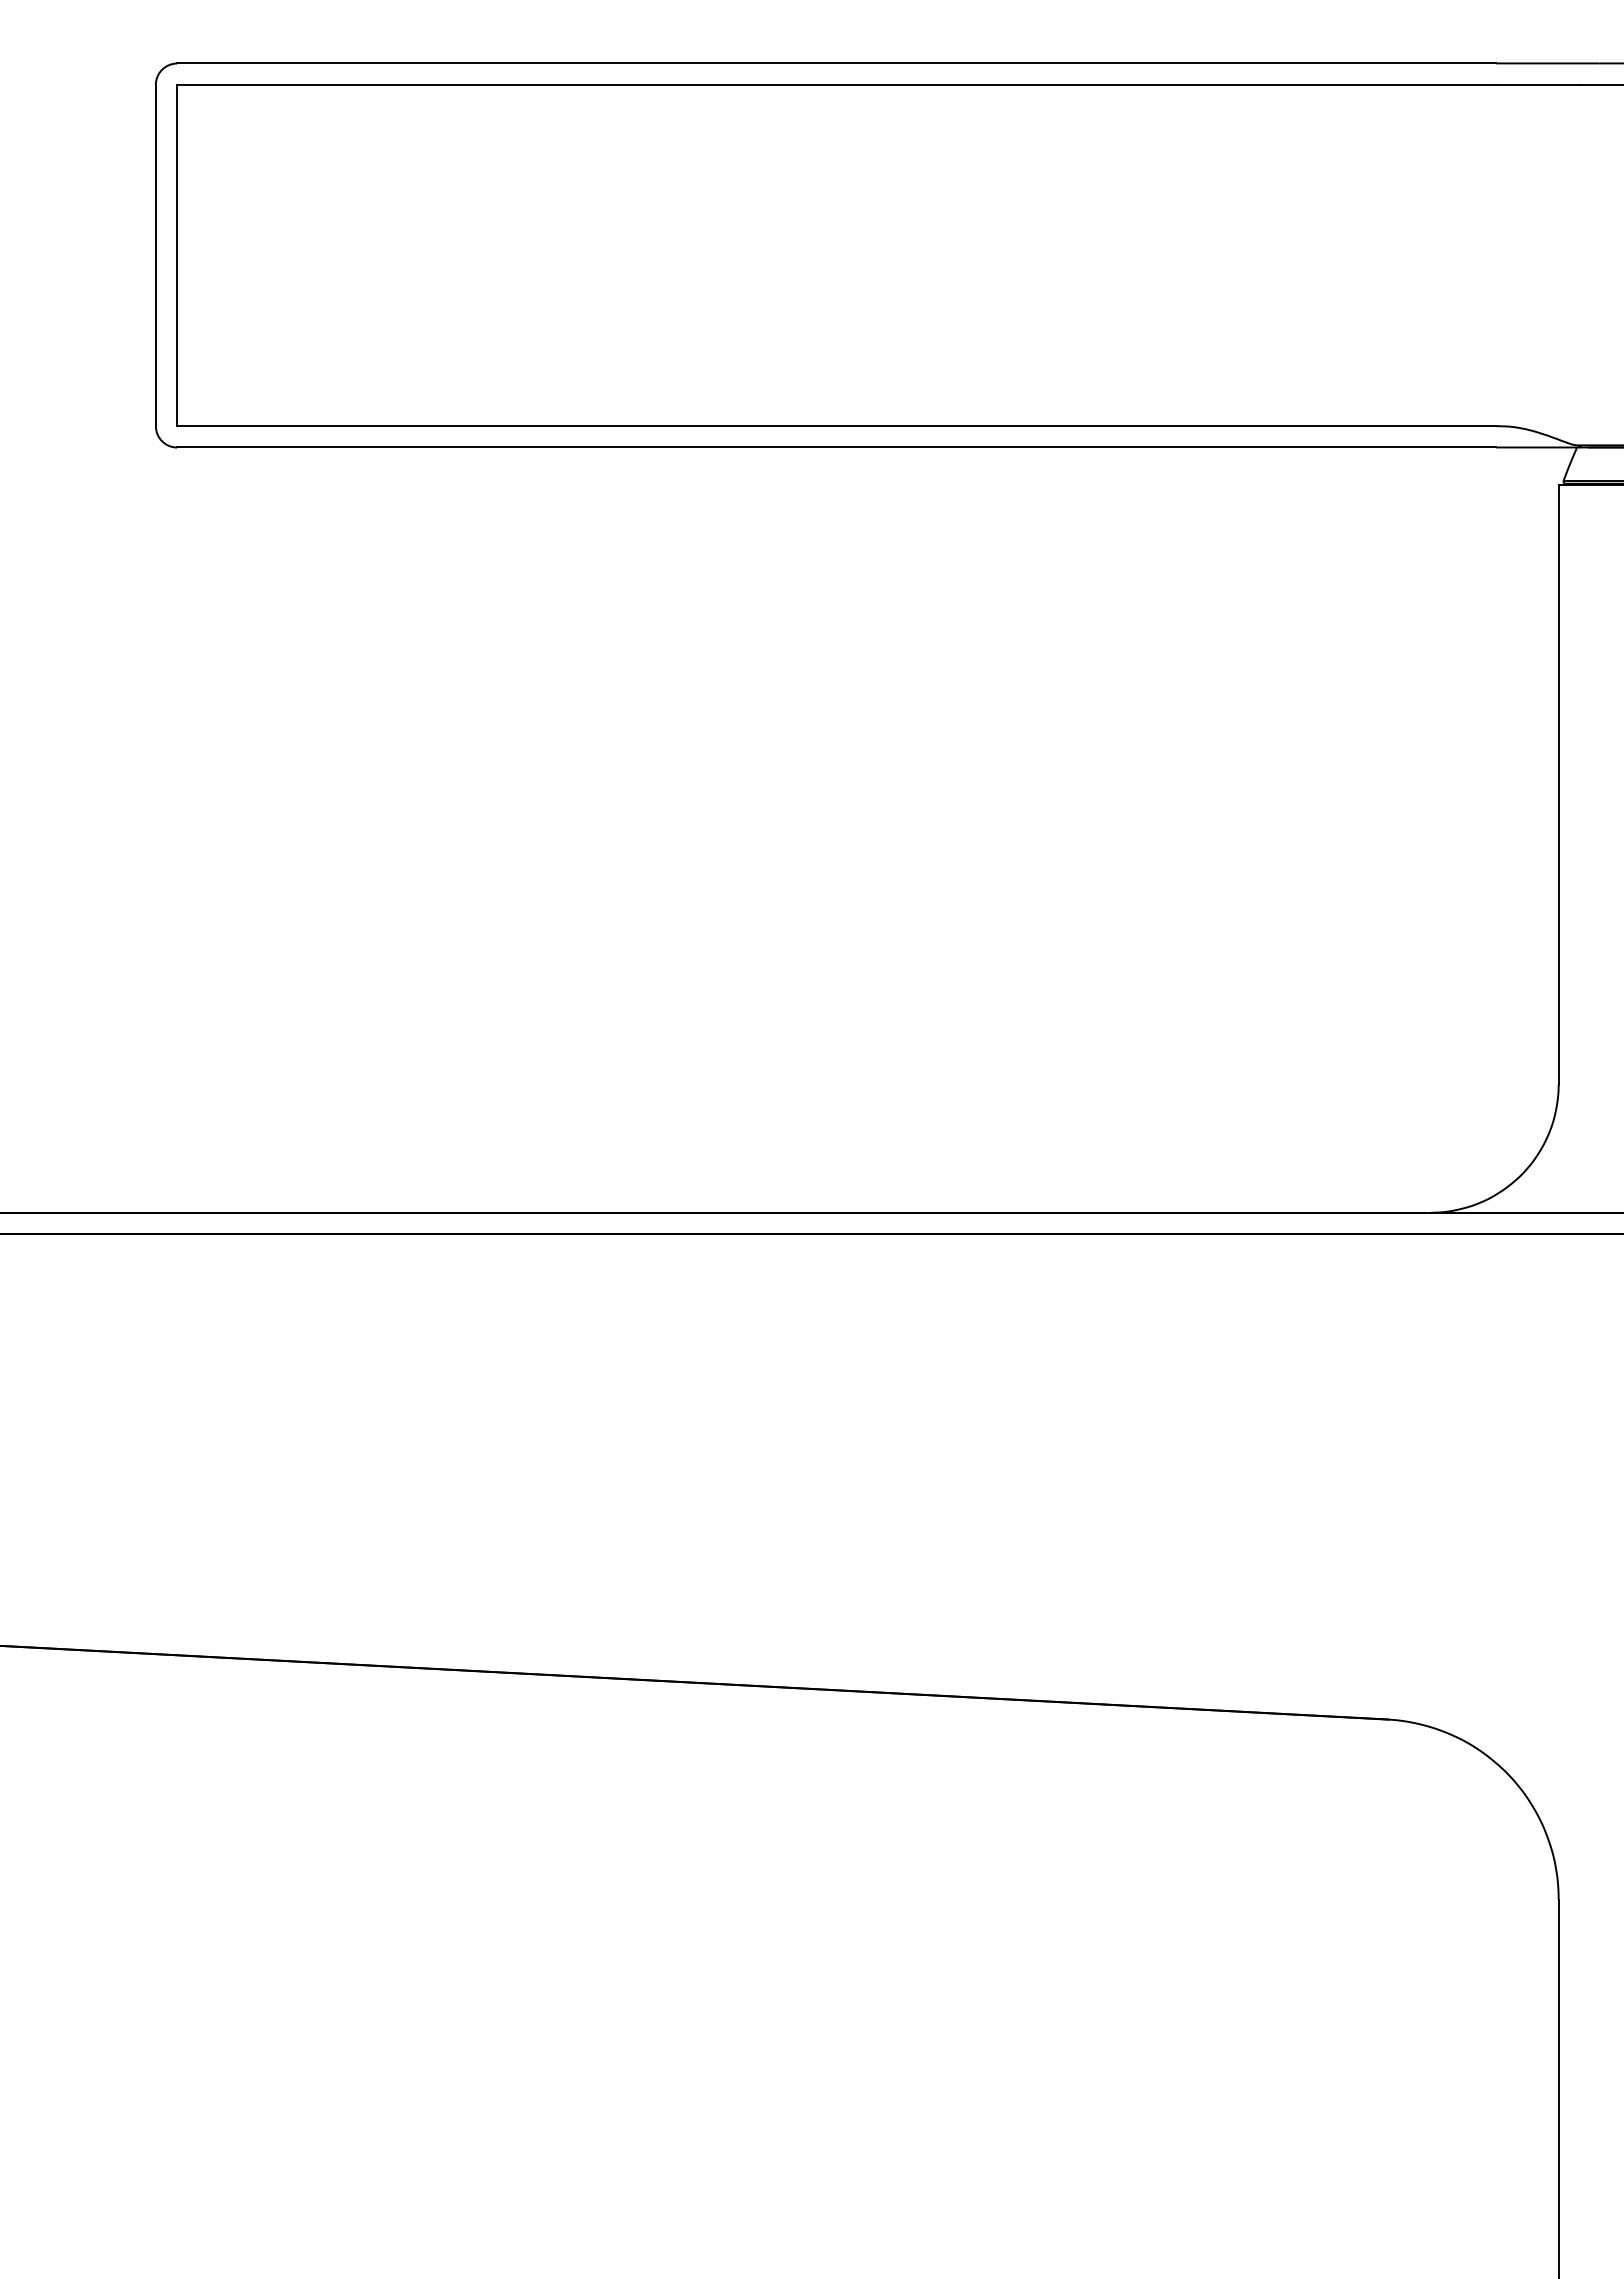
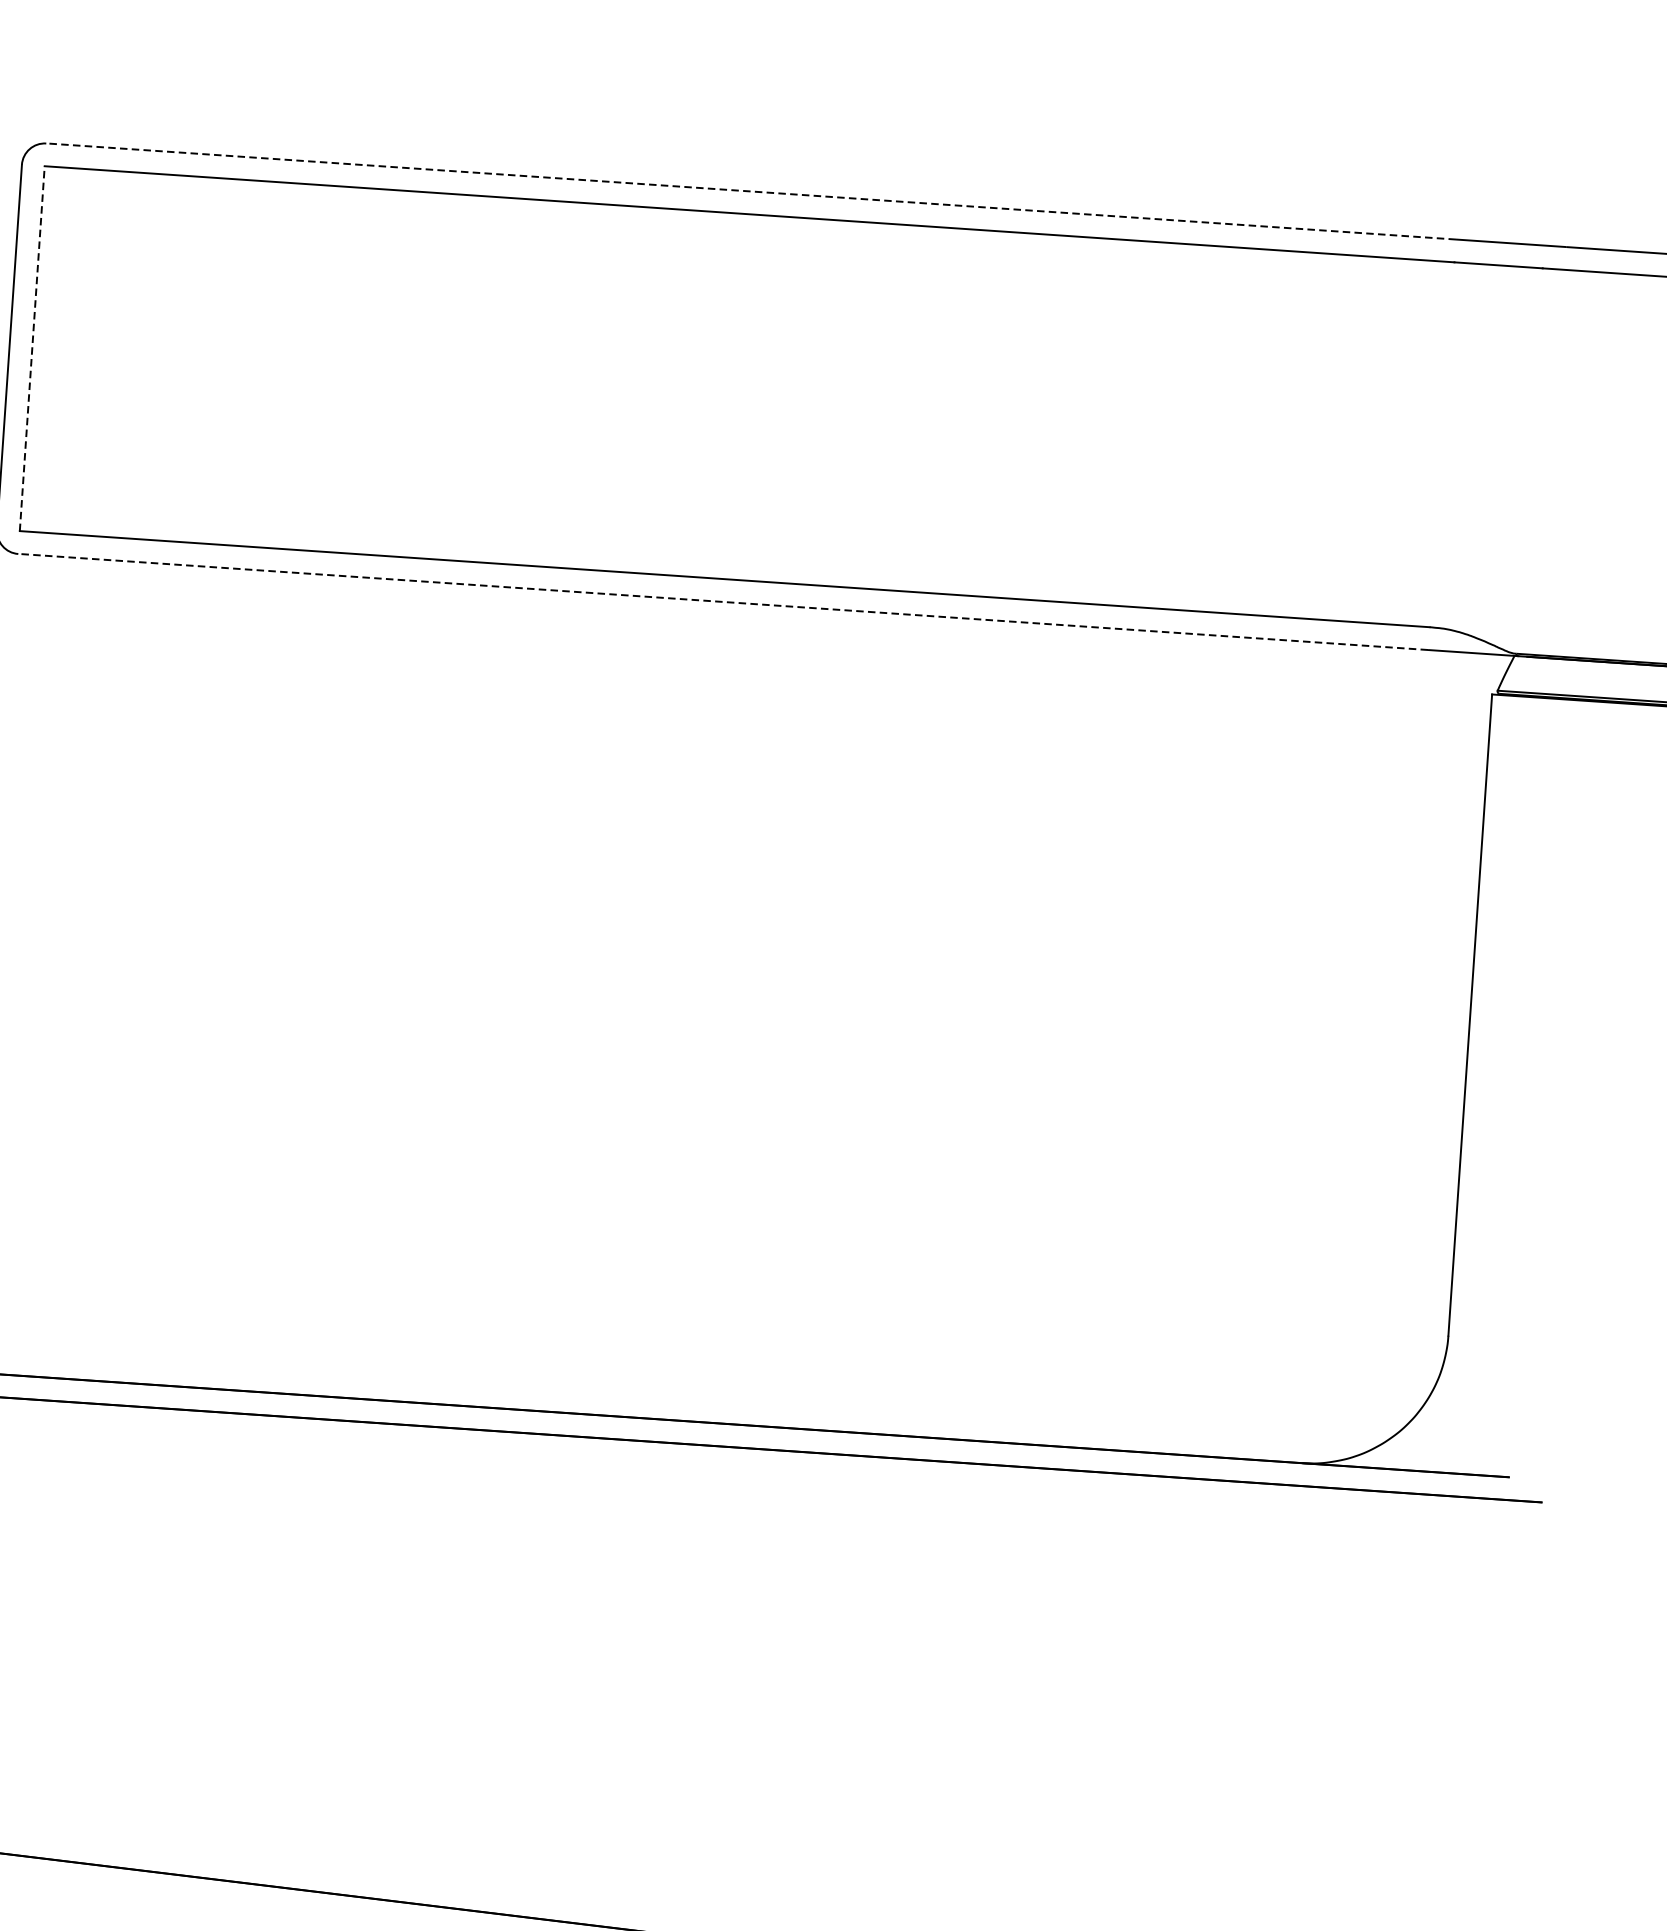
line: (836, 63) -> (750, 191), solid -> dashed
line: (177, 255) -> (32, 348), solid -> dashed
line: (836, 447) -> (722, 601), solid -> dashed

